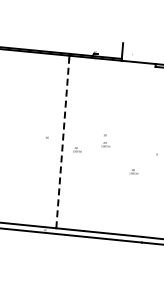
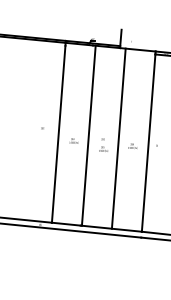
text: (105, 140) -> (103, 144), moved
line: (62, 142) -> (58, 133), dashed -> solid
line: (91, 144) -> (88, 135), added
line: (120, 147) -> (118, 138), added
line: (148, 151) -> (148, 142), added
text: (133, 171) -> (132, 145), moved

